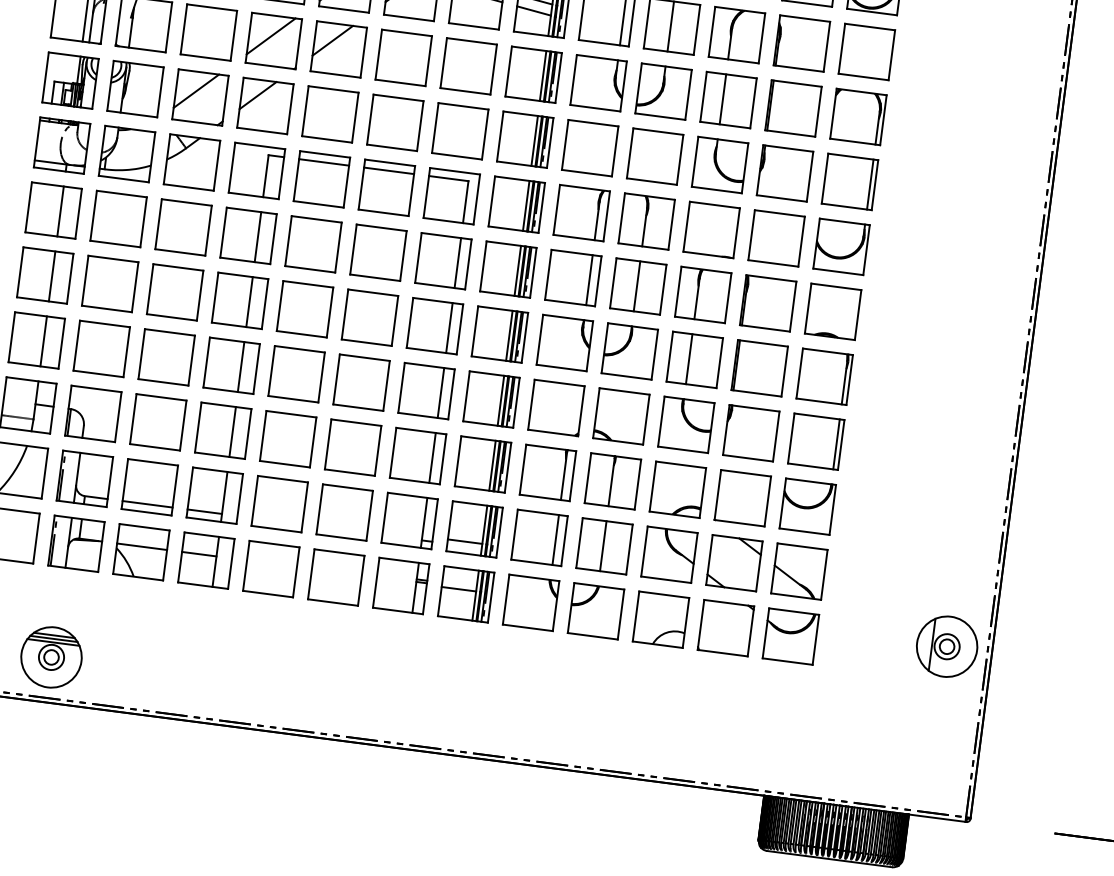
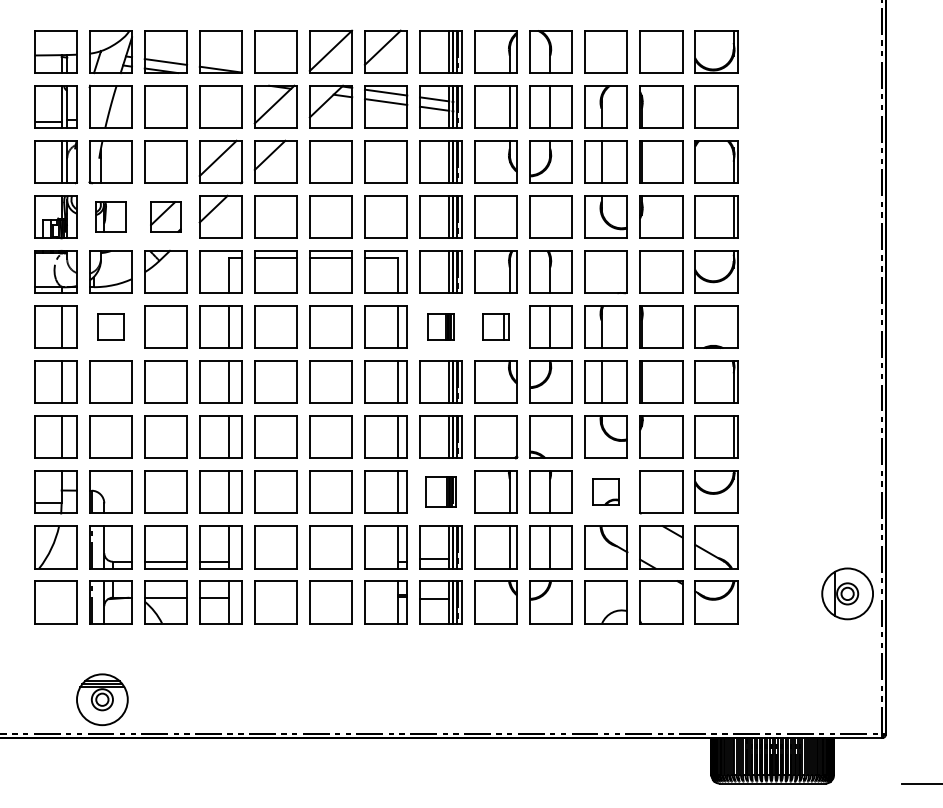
part: (135, 88) -> (110, 216), size x0.7
part: (200, 96) -> (165, 216), size x0.7
part: (118, 218) -> (110, 326), size x0.6
part: (507, 268) -> (440, 326), size x0.6
part: (572, 277) -> (495, 326), size x0.6
part: (482, 463) -> (440, 491), size x0.7
part: (677, 488) -> (605, 491), size x0.6

